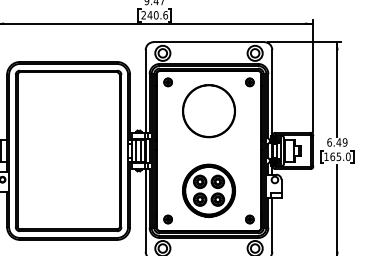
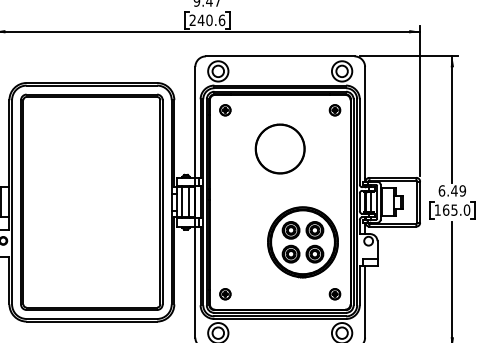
part: (208, 111) -> (279, 149), size x0.7
part: (208, 190) -> (302, 241), moved

